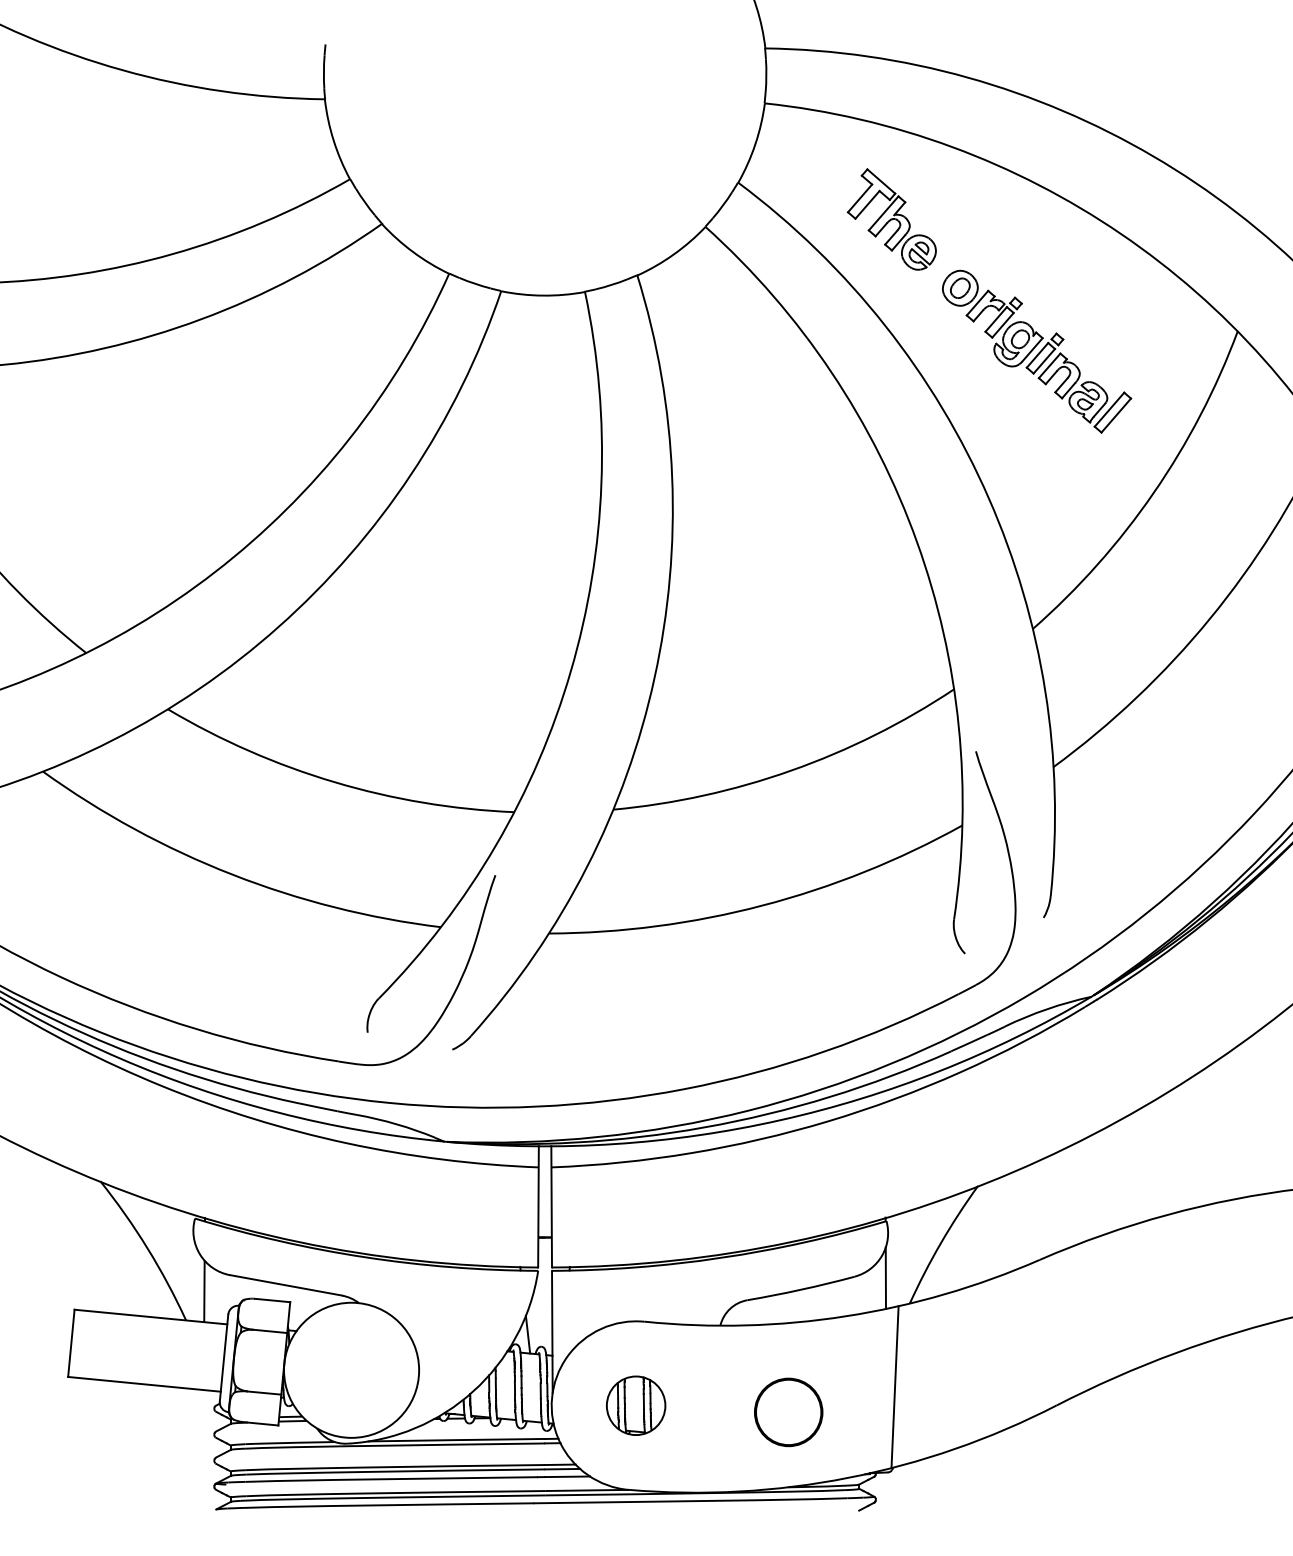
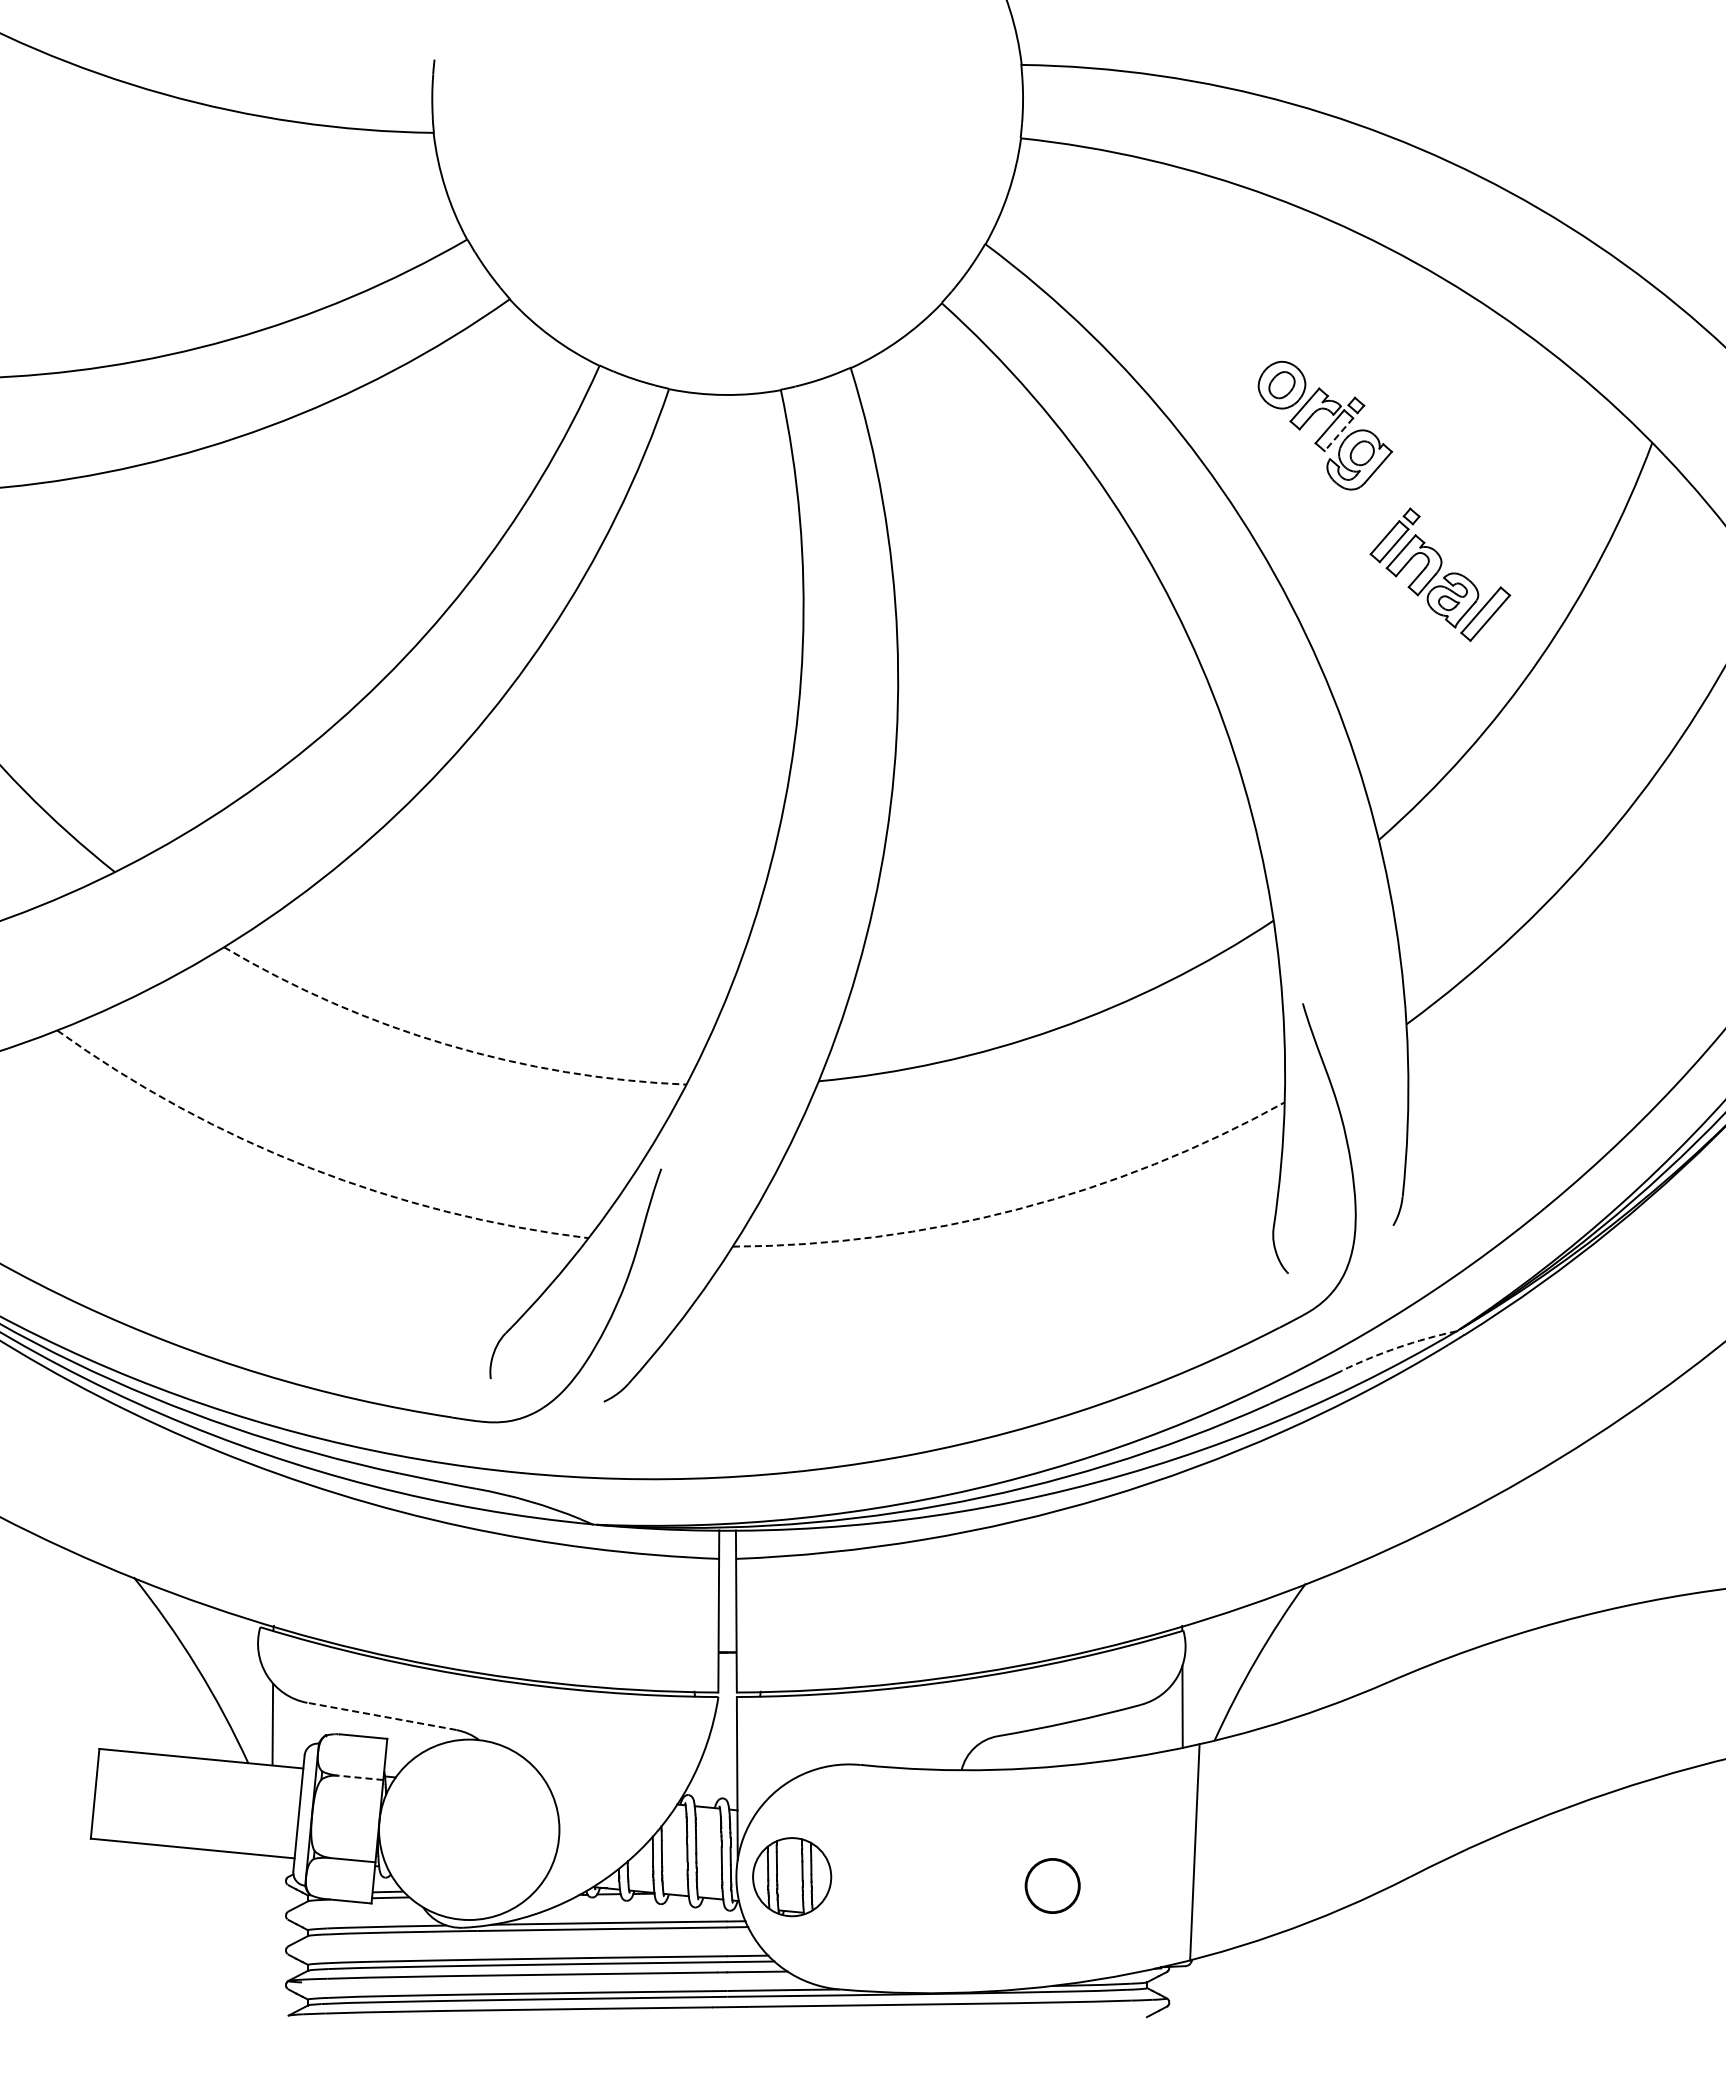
part: (891, 219) -> (1190, 293), removed
line: (1002, 325) -> (1338, 434), solid -> dashed
part: (1079, 382) -> (1440, 574), moved
arc: (334, 782) -> (446, 1044), solid -> dashed
arc: (231, 874) -> (309, 1167), solid -> dashed
arc: (762, 905) -> (1017, 1209), solid -> dashed
arc: (1046, 1009) -> (1397, 1347), solid -> dashed
line: (285, 1285) -> (381, 1716), solid -> dashed
line: (270, 1331) -> (360, 1777), solid -> dashed
line: (527, 1334) -> (704, 1781), removed
part: (636, 1406) -> (792, 1877), moved
part: (788, 1412) -> (1052, 1885), size x0.6

